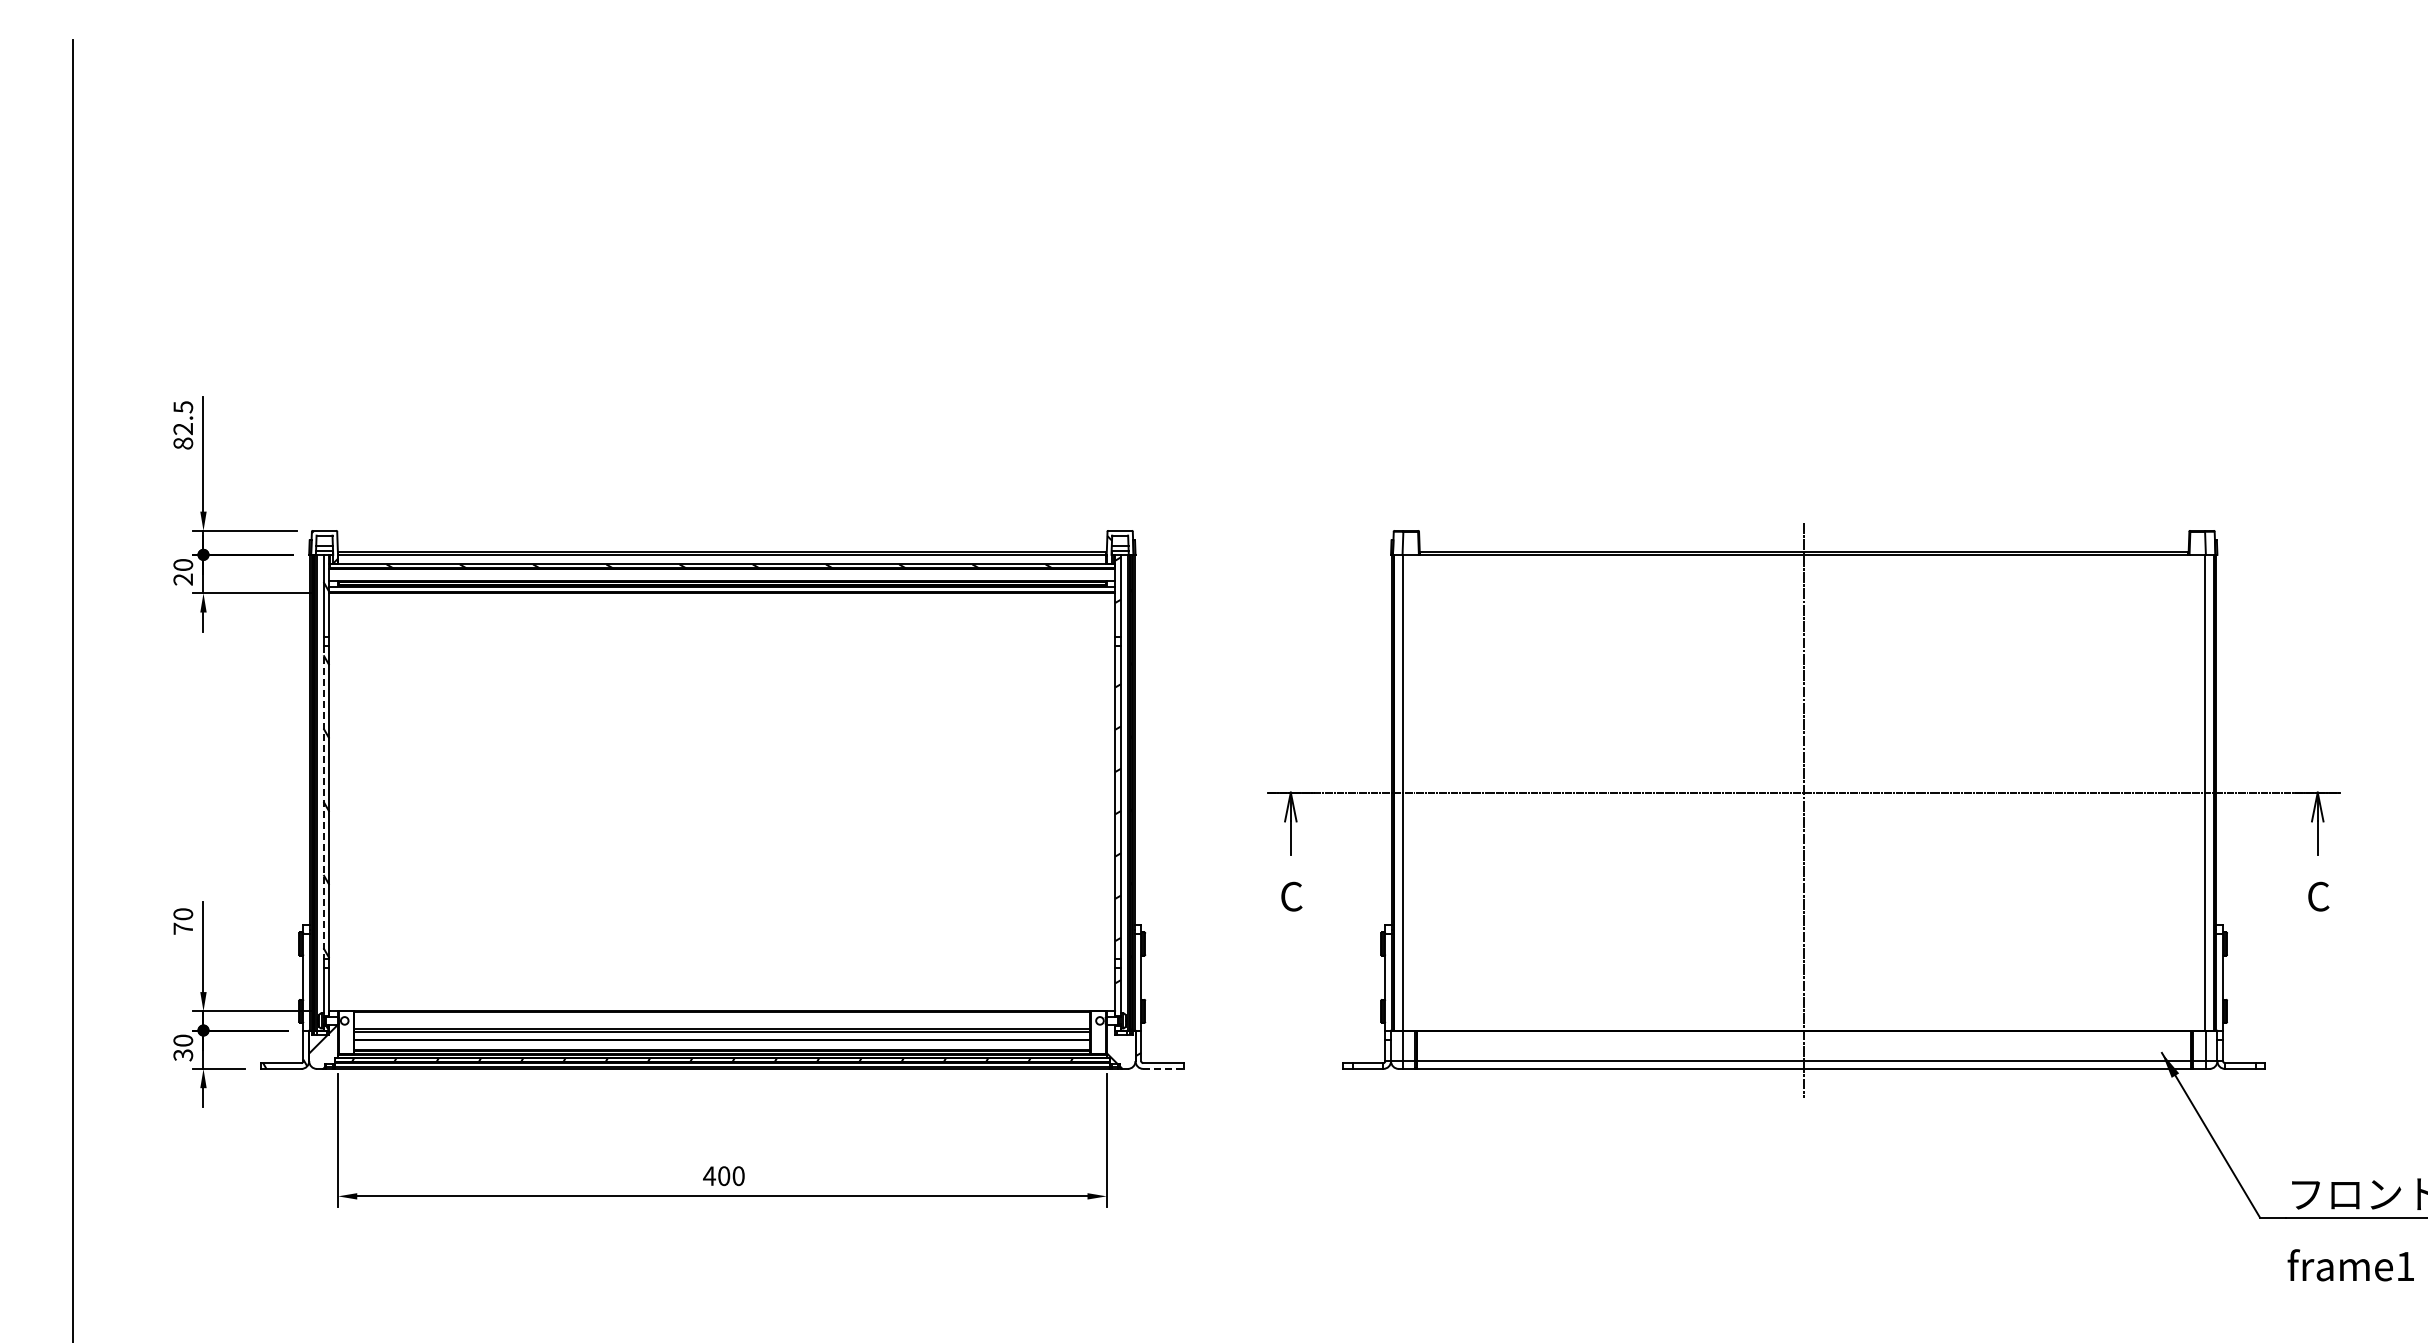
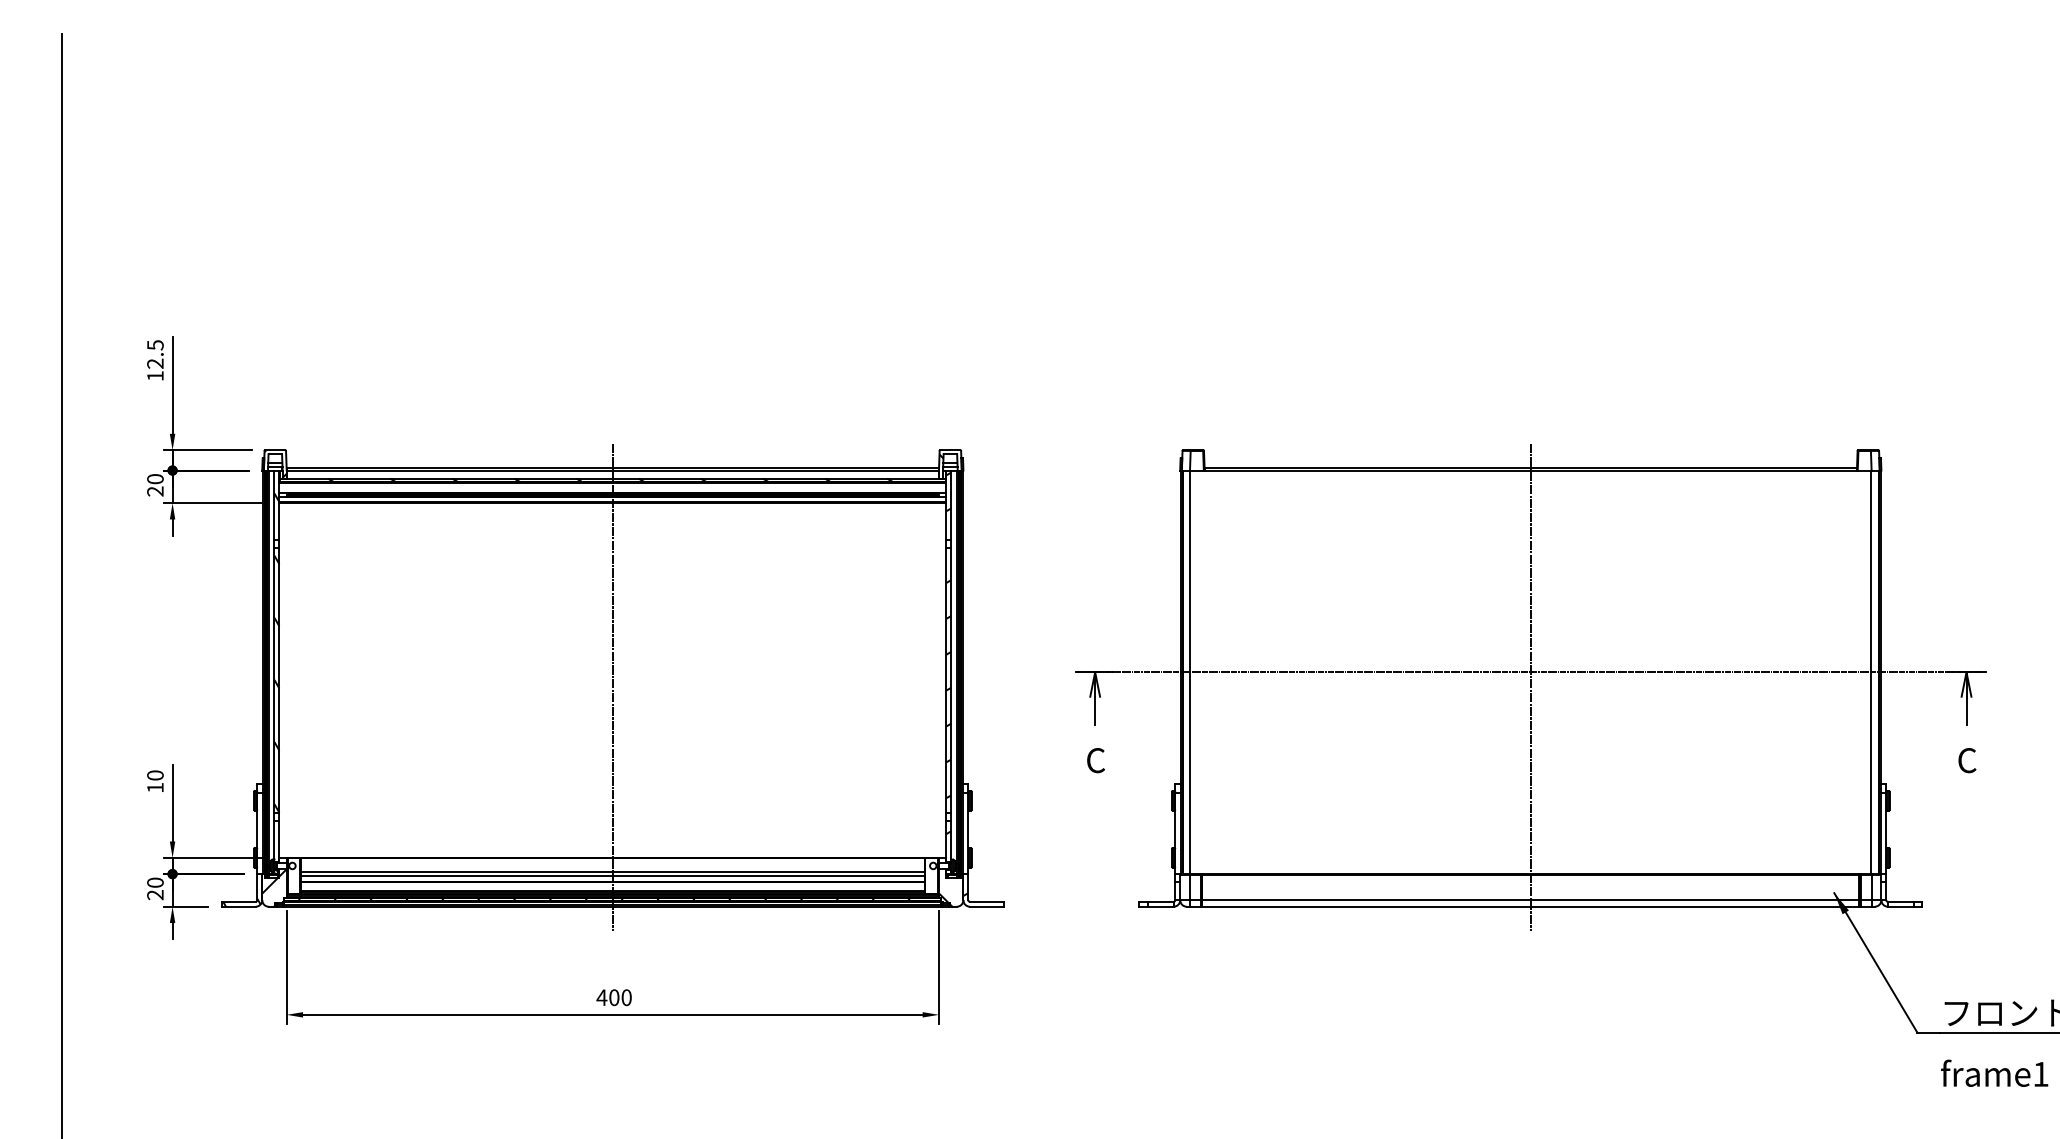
text: (183, 443) -> (155, 376), 82.5 -> 12.5
line: (323, 802) -> (274, 680), dashed -> solid
line: (722, 810) -> (612, 687), added
text: (182, 928) -> (154, 787), 70 -> 10
text: (183, 1055) -> (155, 895), 30 -> 20
line: (1163, 1068) -> (987, 906), dashed -> solid

